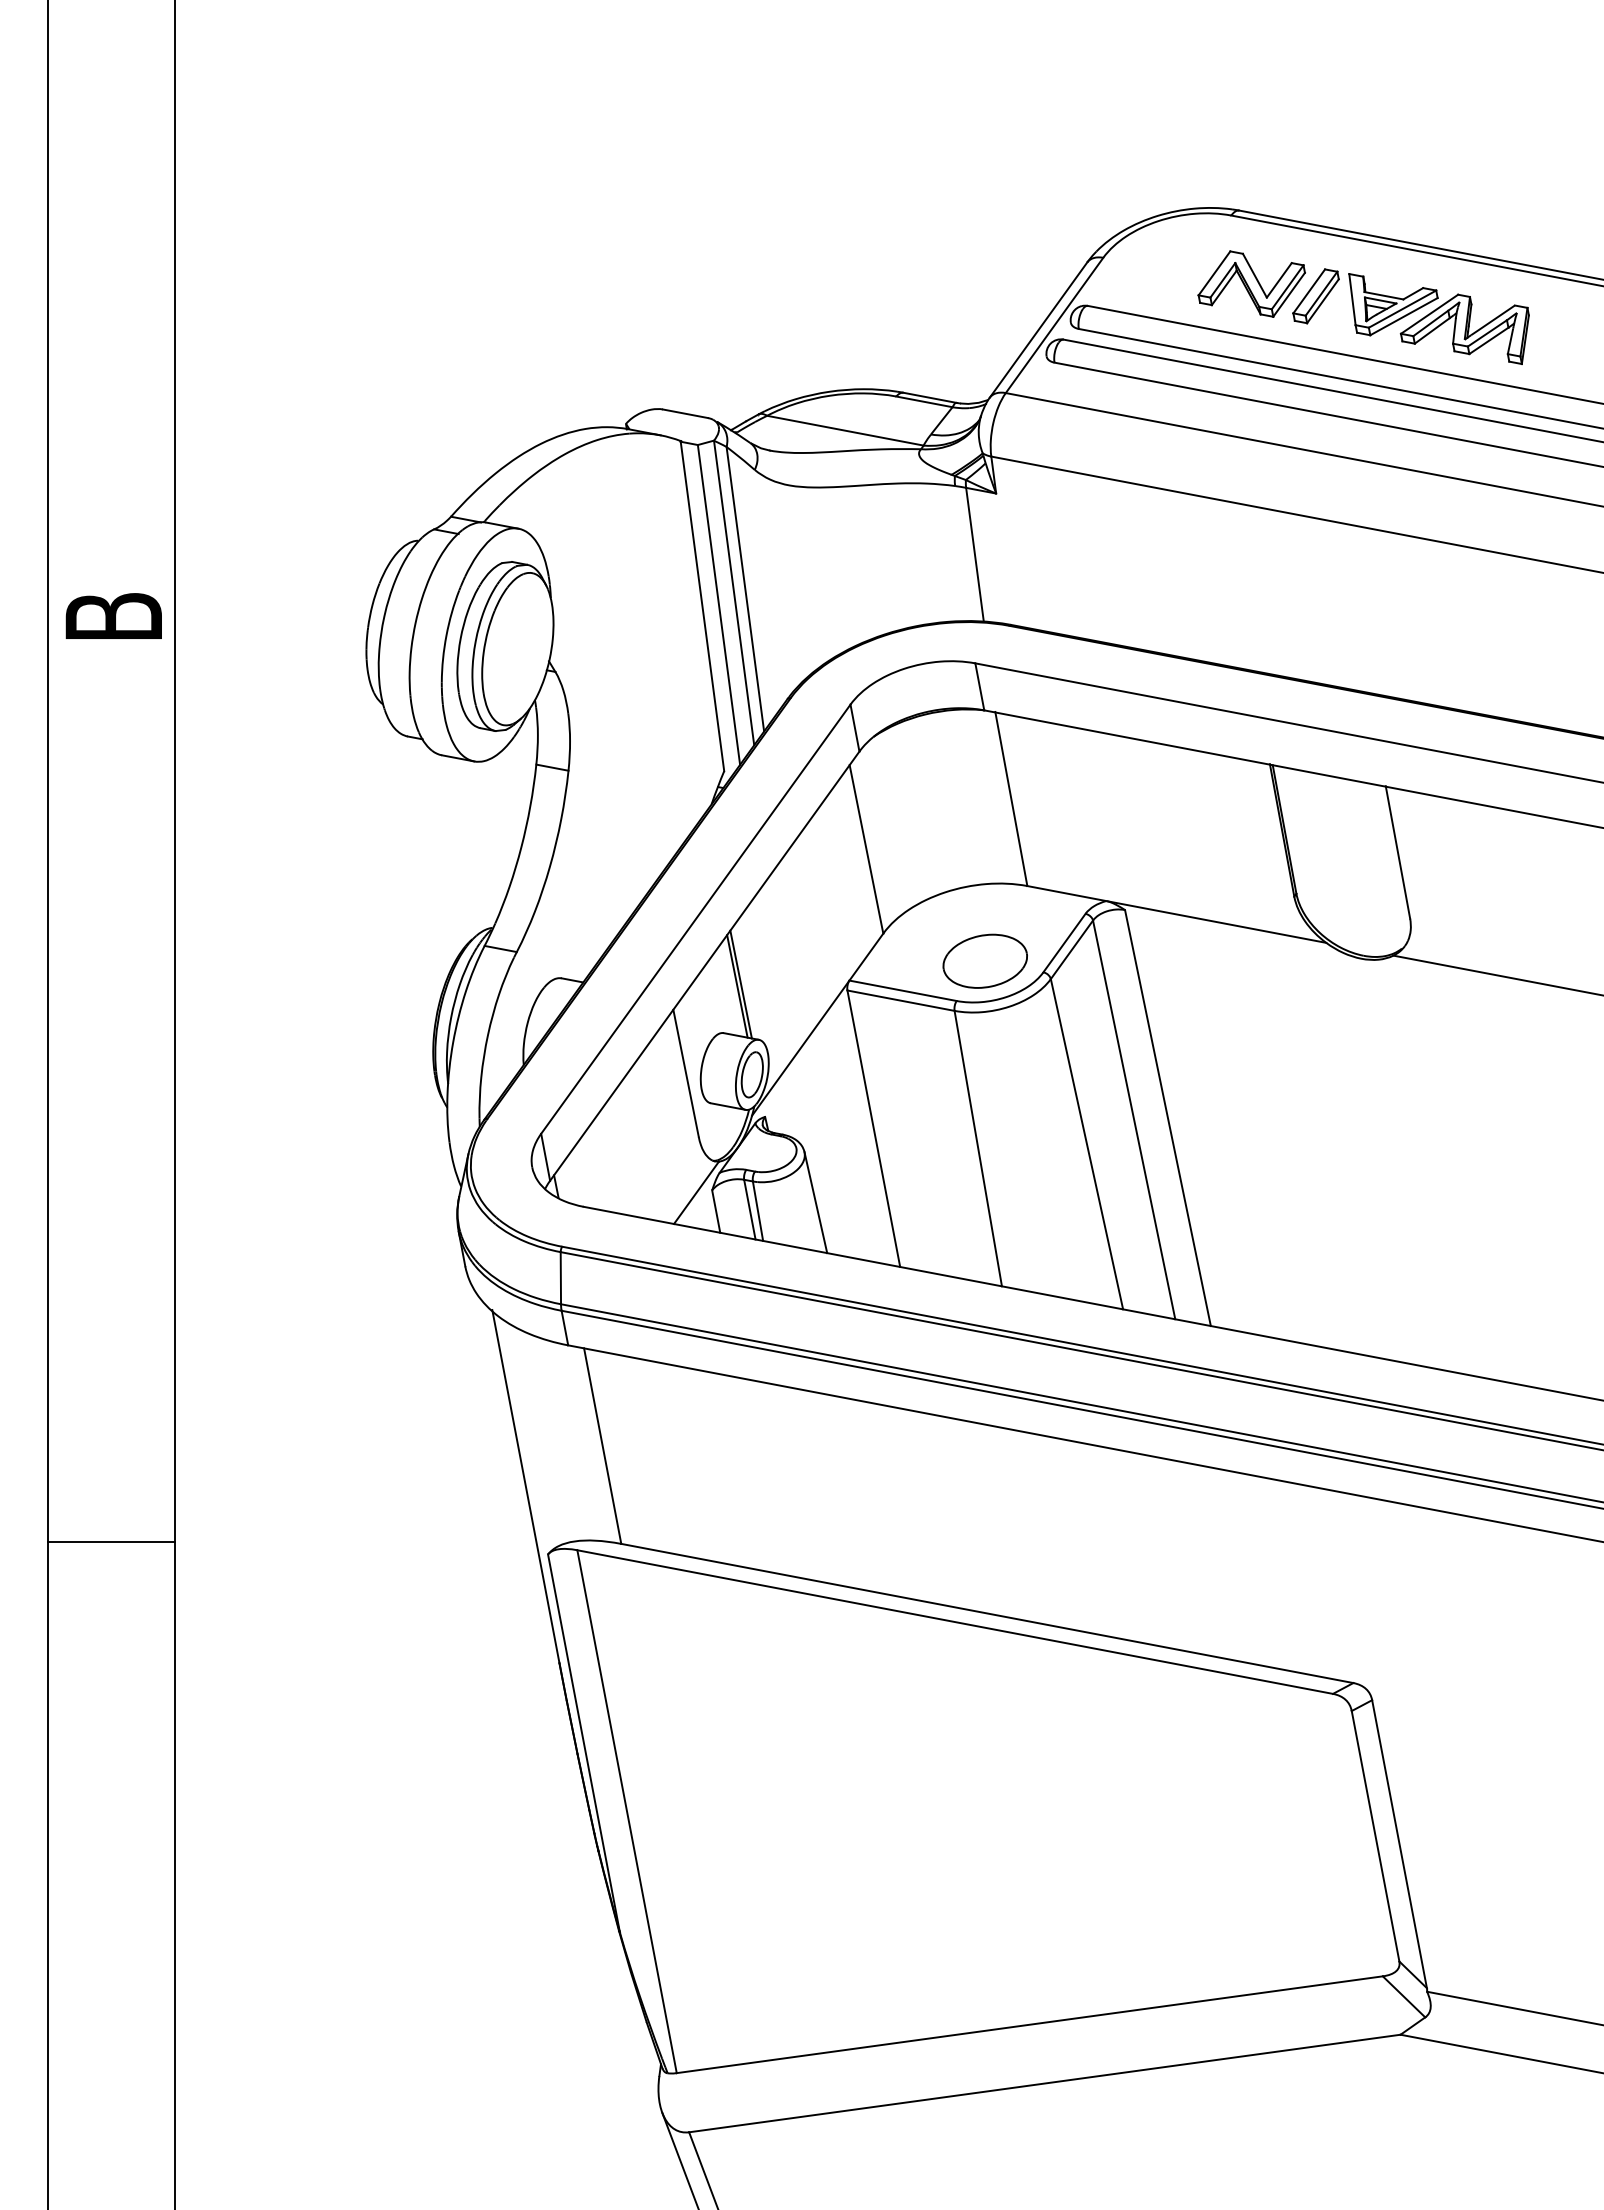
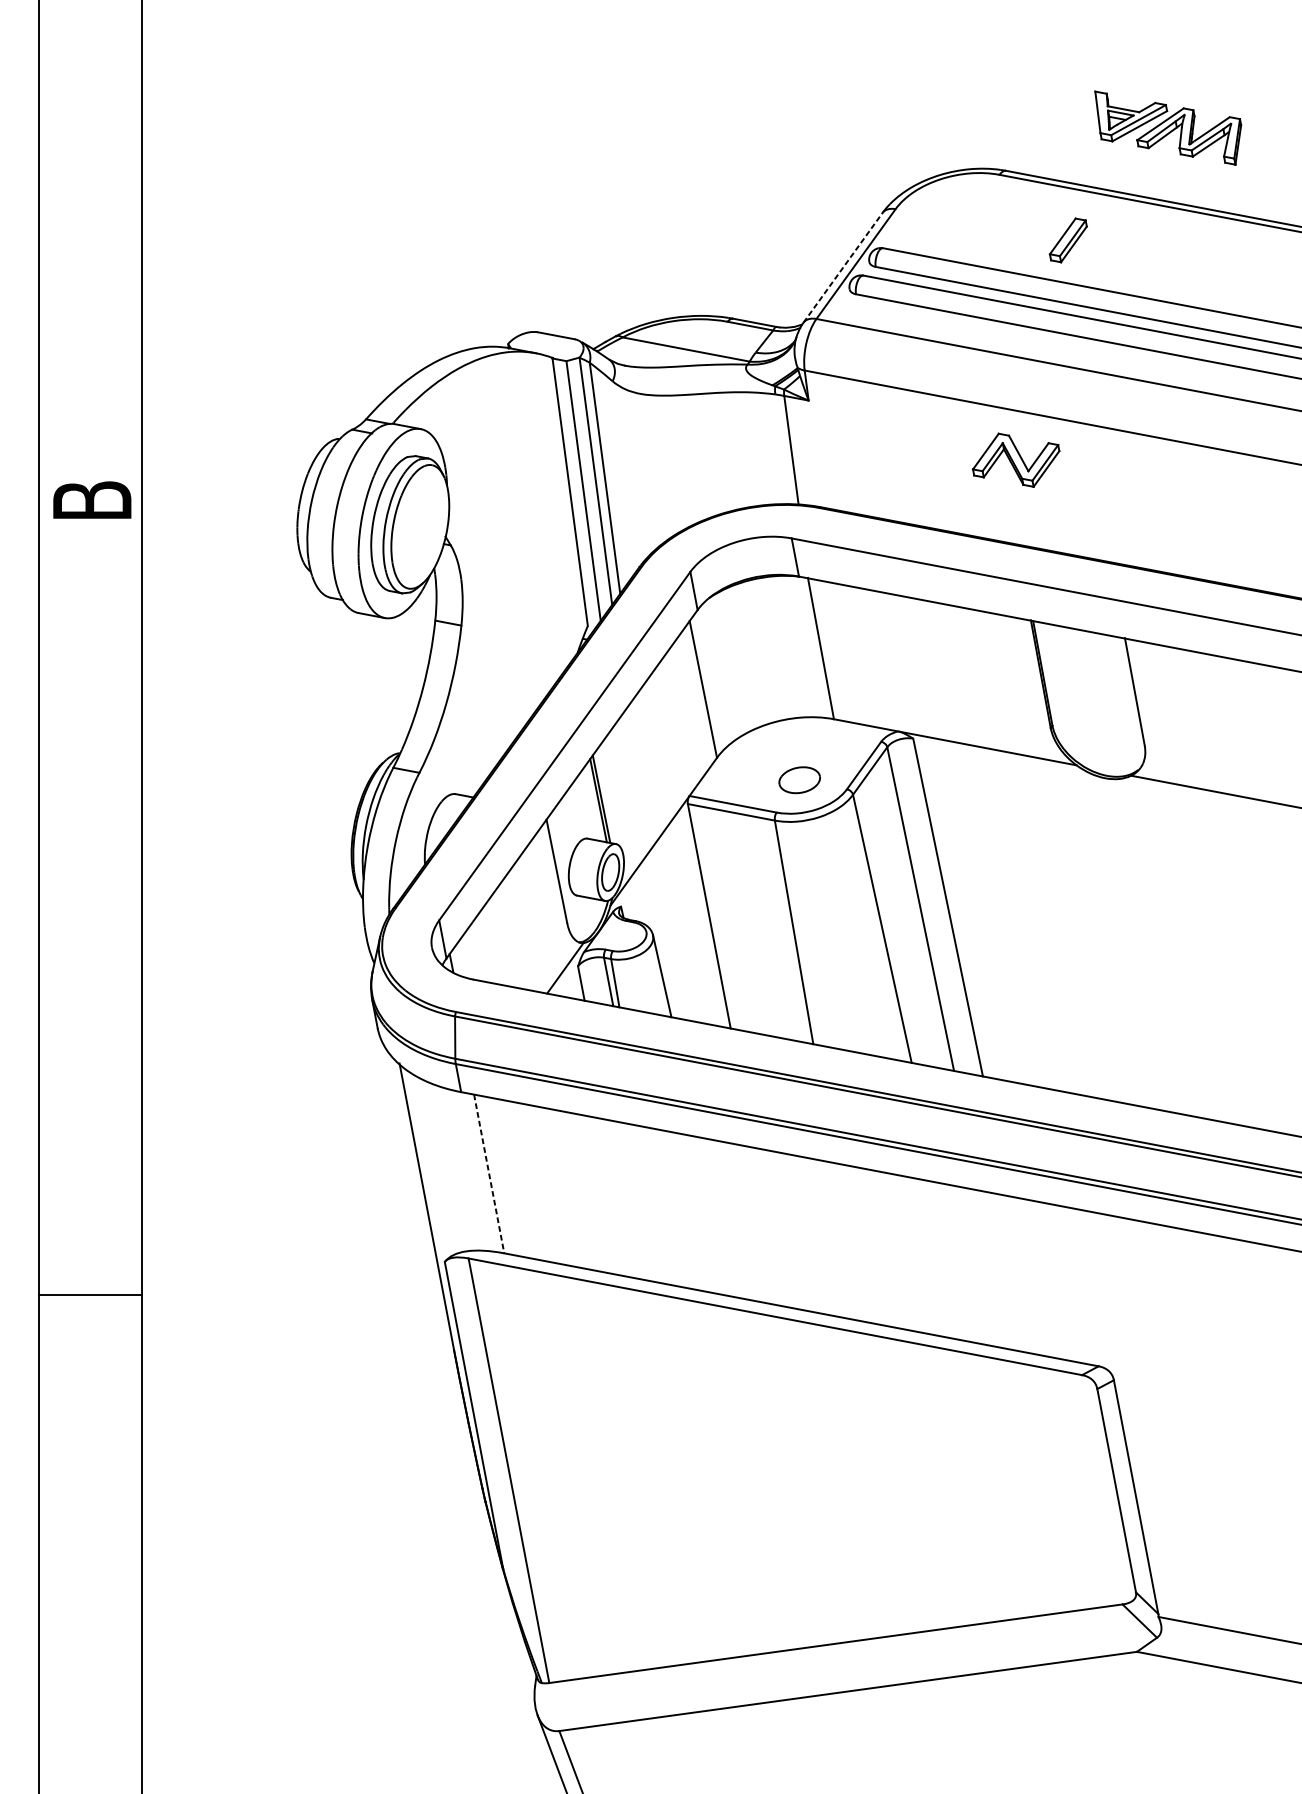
part: (1251, 283) -> (1015, 459), moved
part: (1438, 318) -> (1167, 127), moved
line: (1038, 329) -> (843, 267), solid -> dashed
part: (984, 960) -> (799, 779), size x0.6
line: (602, 1446) -> (489, 1174), solid -> dashed
line: (111, 1542) -> (90, 1295), moved

